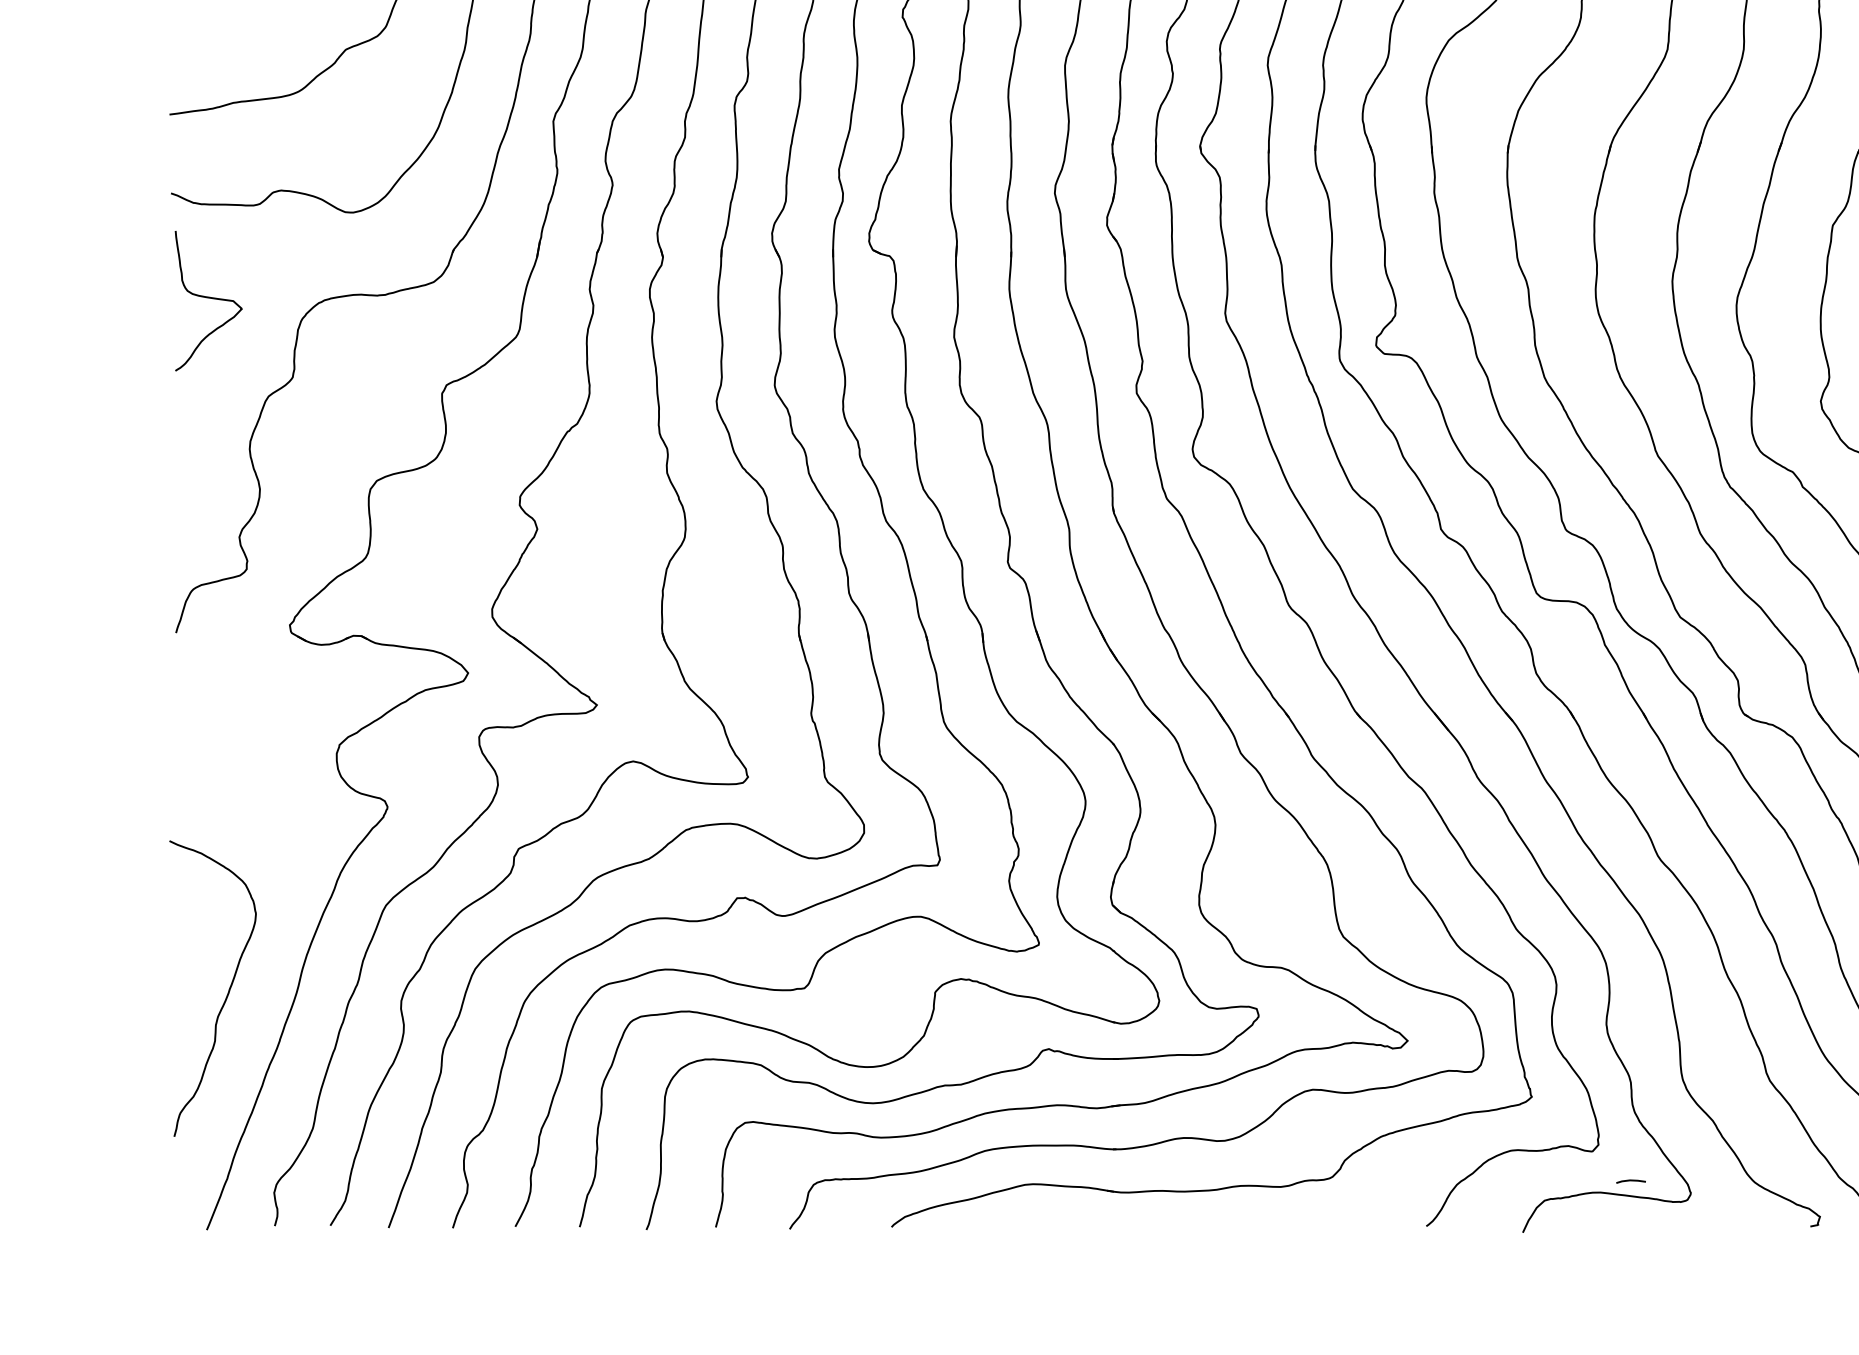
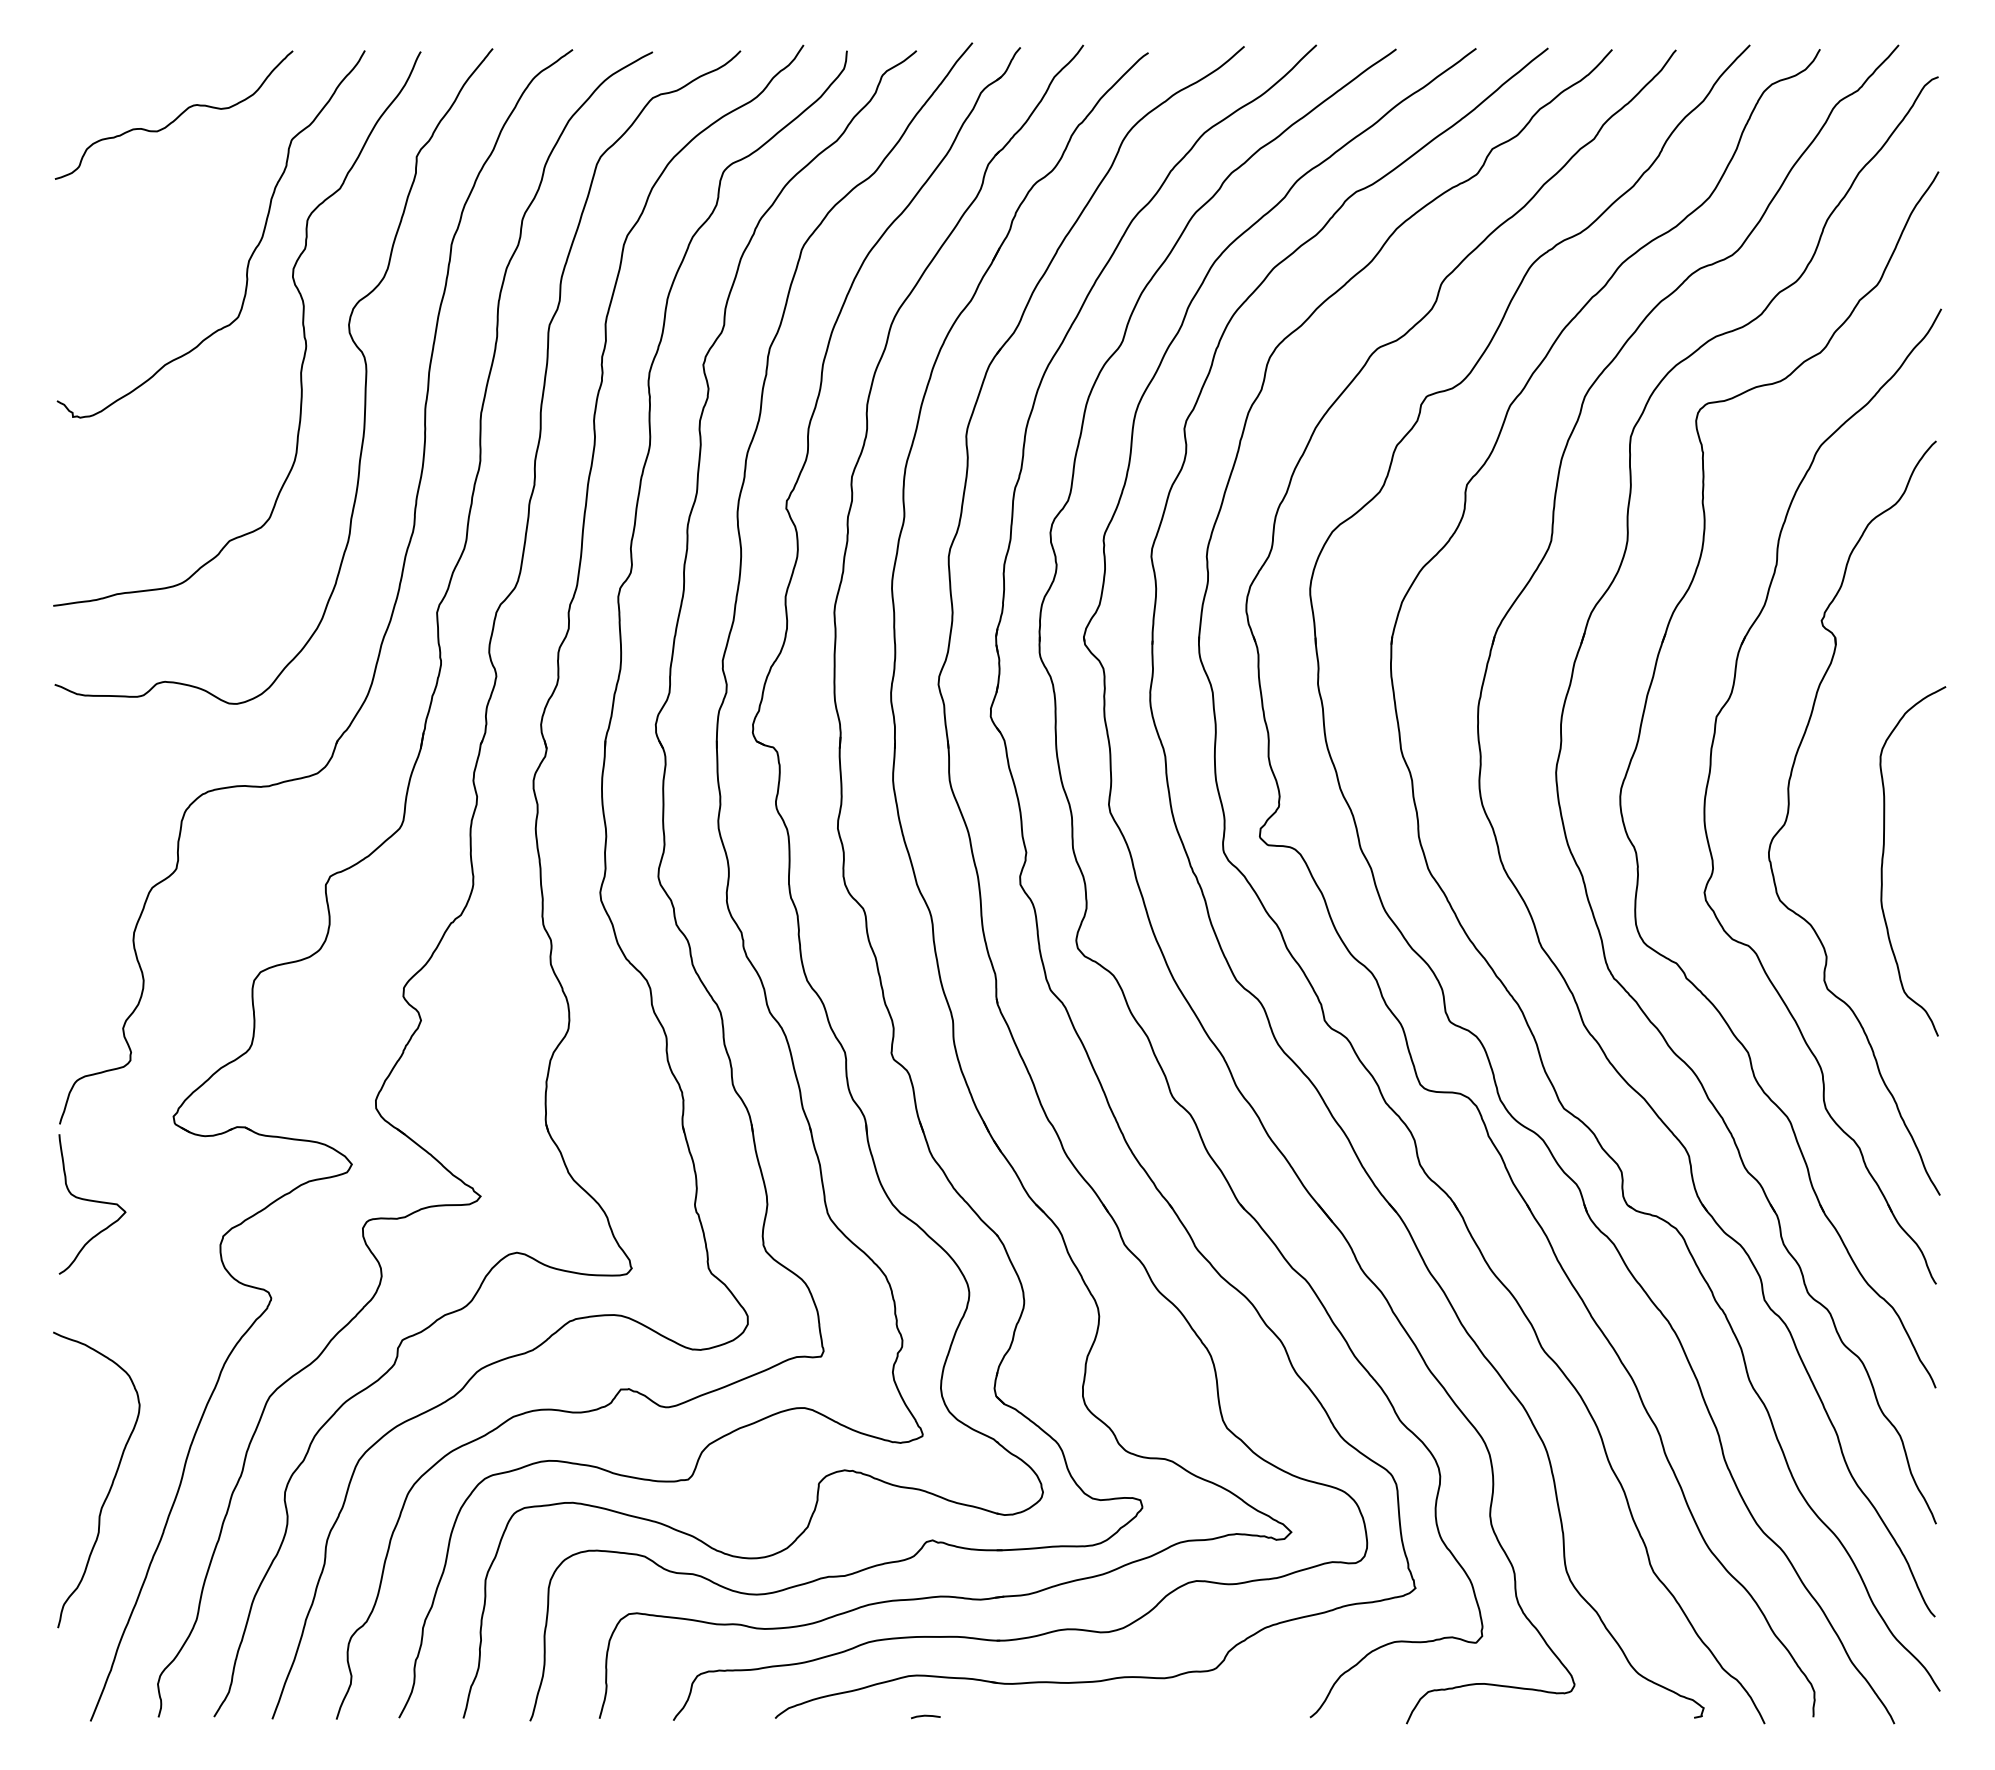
curve: (210, 299) -> (94, 1202), moved
line: (1630, 1181) -> (925, 1716), moved

